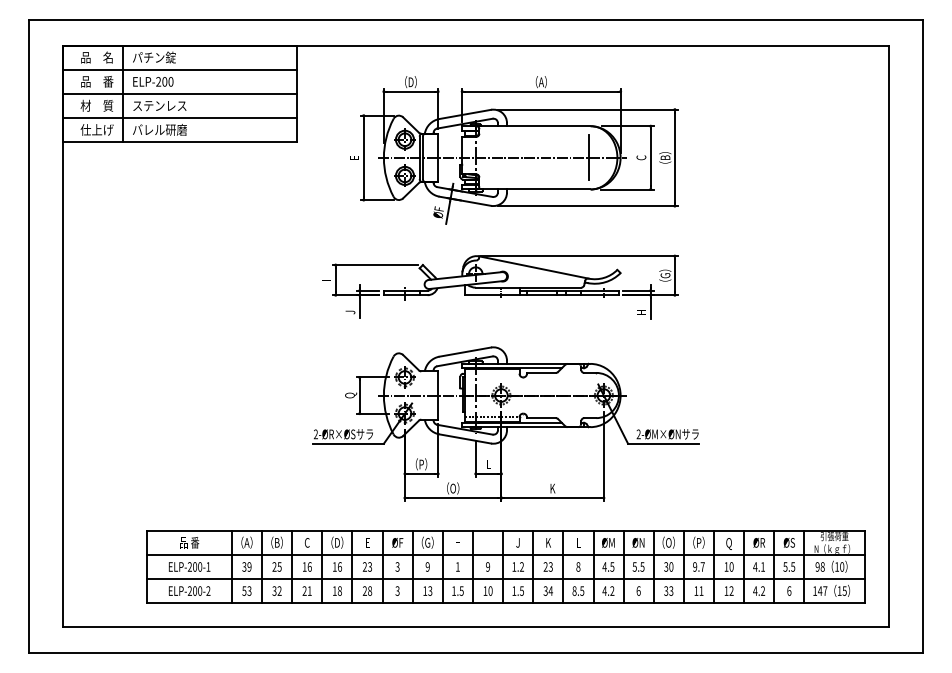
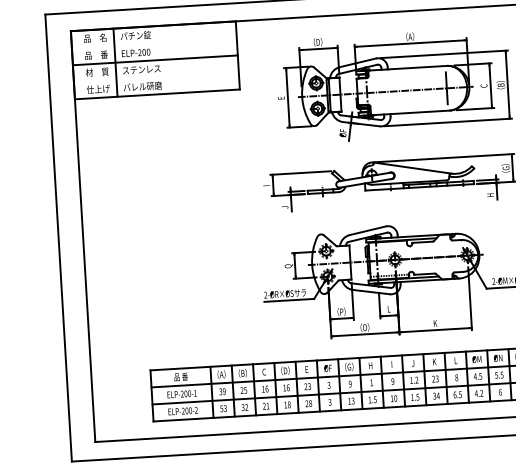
line: (179, 69) -> (154, 43), removed
line: (179, 118) -> (156, 77), removed
text: (574, 590) -> (454, 394), 8.5 -> 6.5

